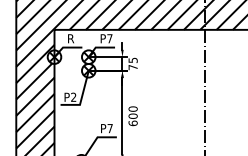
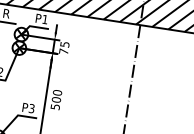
text: (109, 38) -> (44, 19), P7 -> P1
text: (132, 123) -> (54, 107), 600 -> 500
text: (109, 128) -> (31, 108), P7 -> P3

